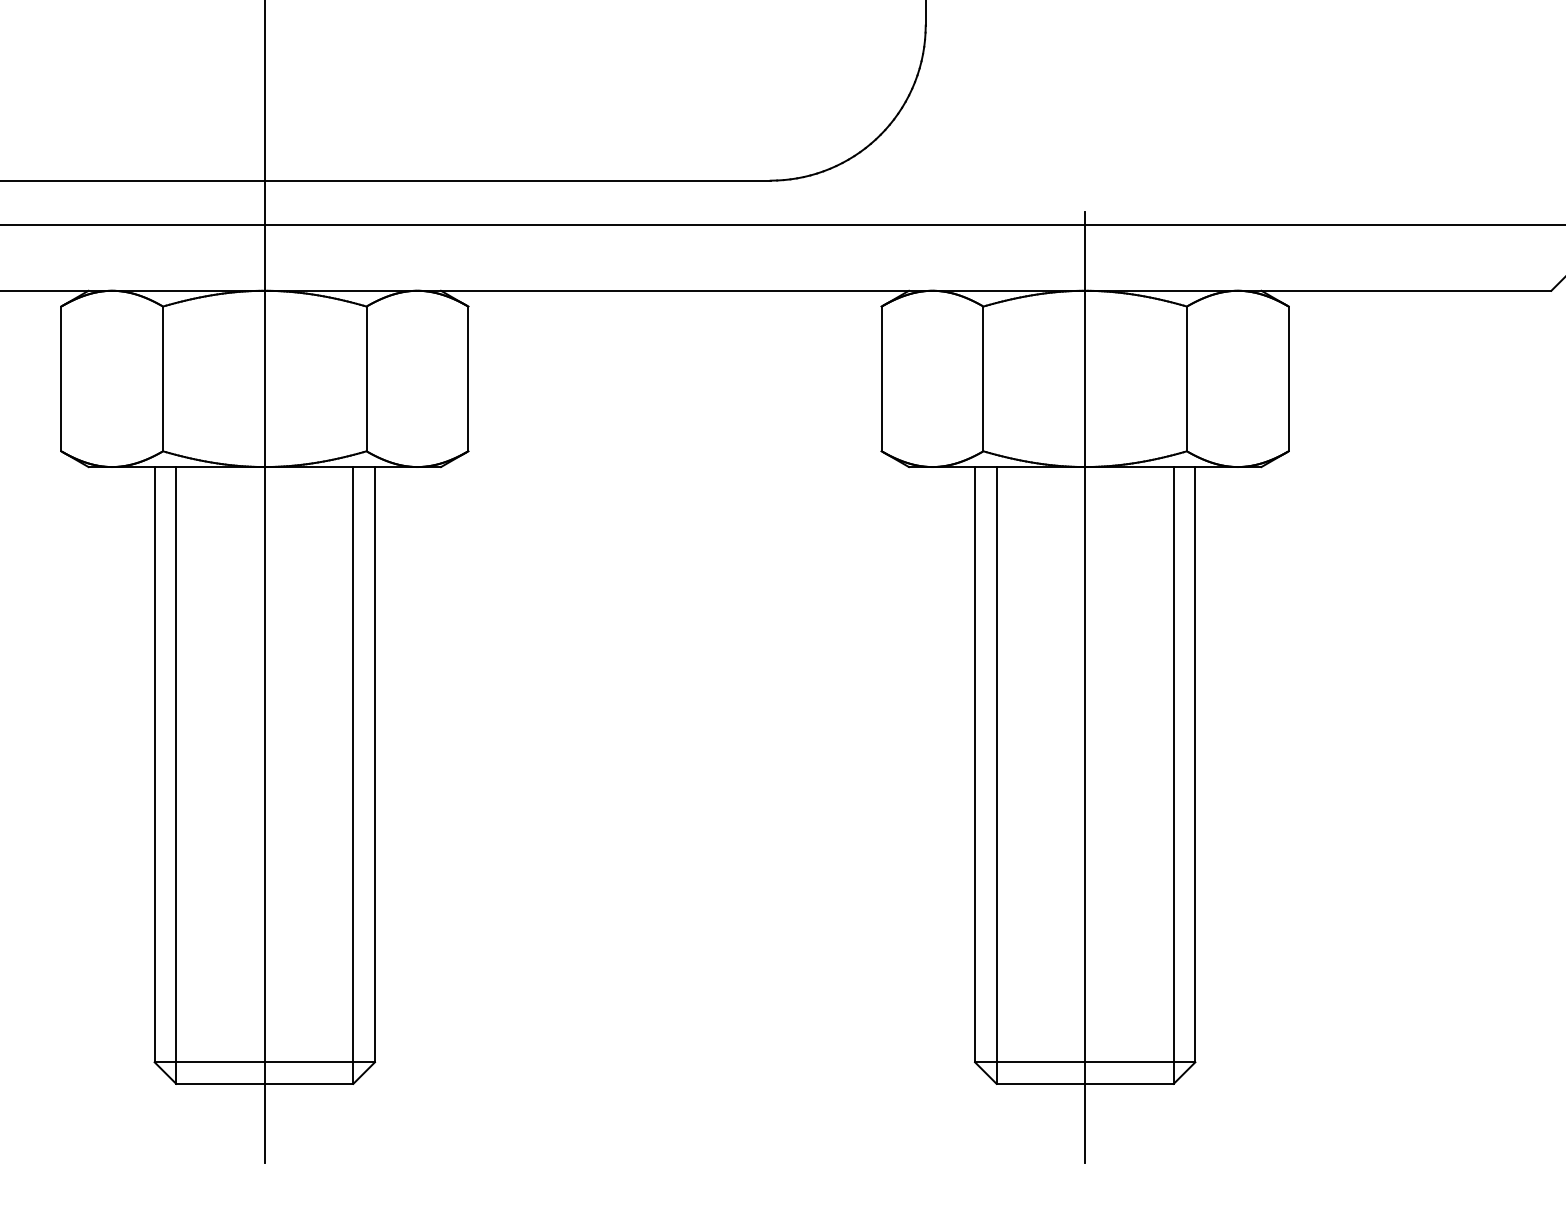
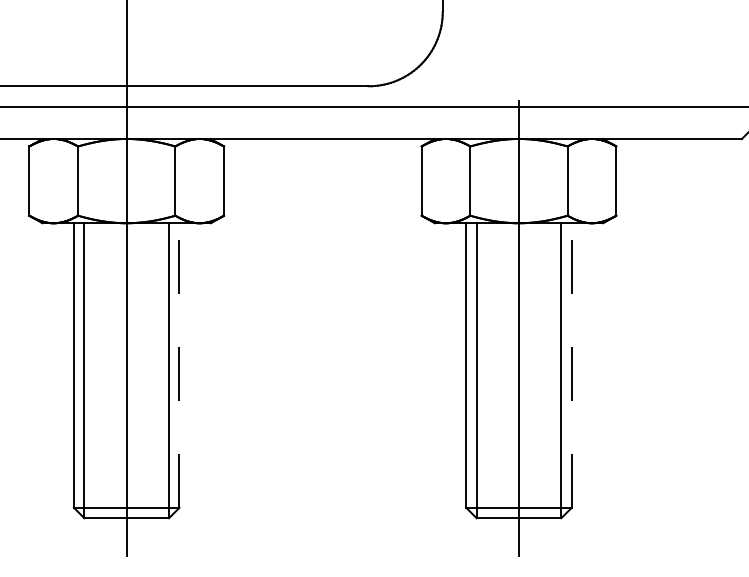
line: (375, 764) -> (179, 365), solid -> dashed
line: (1194, 764) -> (571, 365), solid -> dashed

